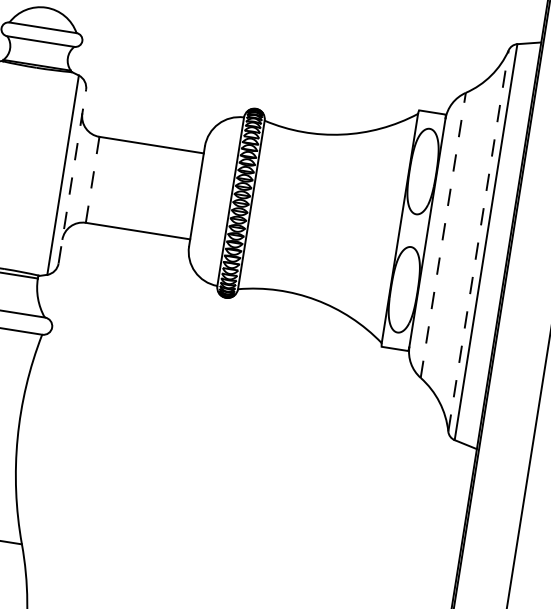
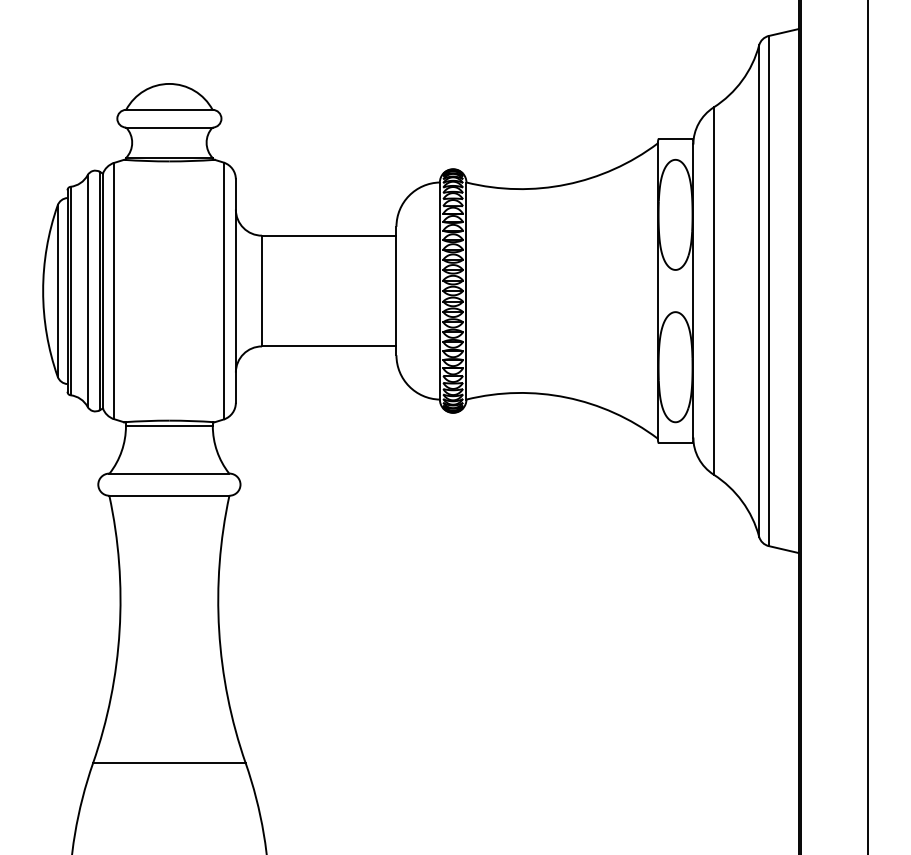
line: (72, 176) -> (235, 291), dashed -> solid
line: (92, 180) -> (262, 291), dashed -> solid
line: (443, 235) -> (713, 291), dashed -> solid
line: (478, 241) -> (759, 291), dashed -> solid

